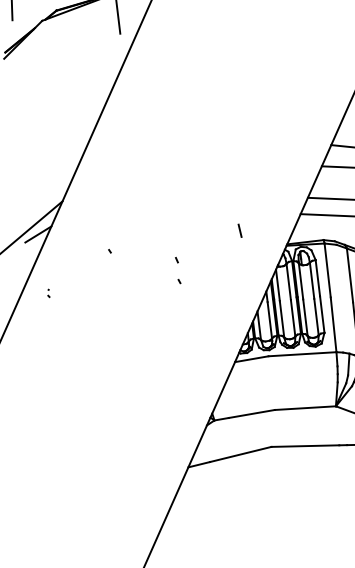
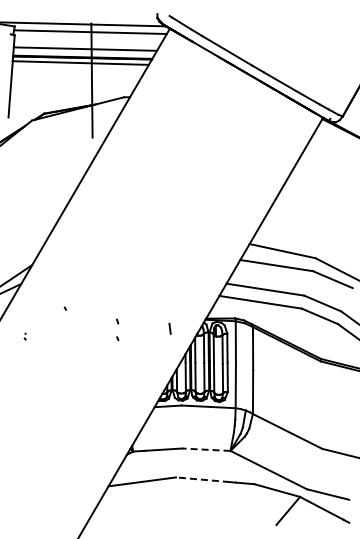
line: (239, 230) -> (169, 328), moved
part: (47, 293) -> (24, 336), moved
line: (304, 407) -> (205, 449), solid -> dashed
line: (304, 445) -> (202, 479), solid -> dashed

